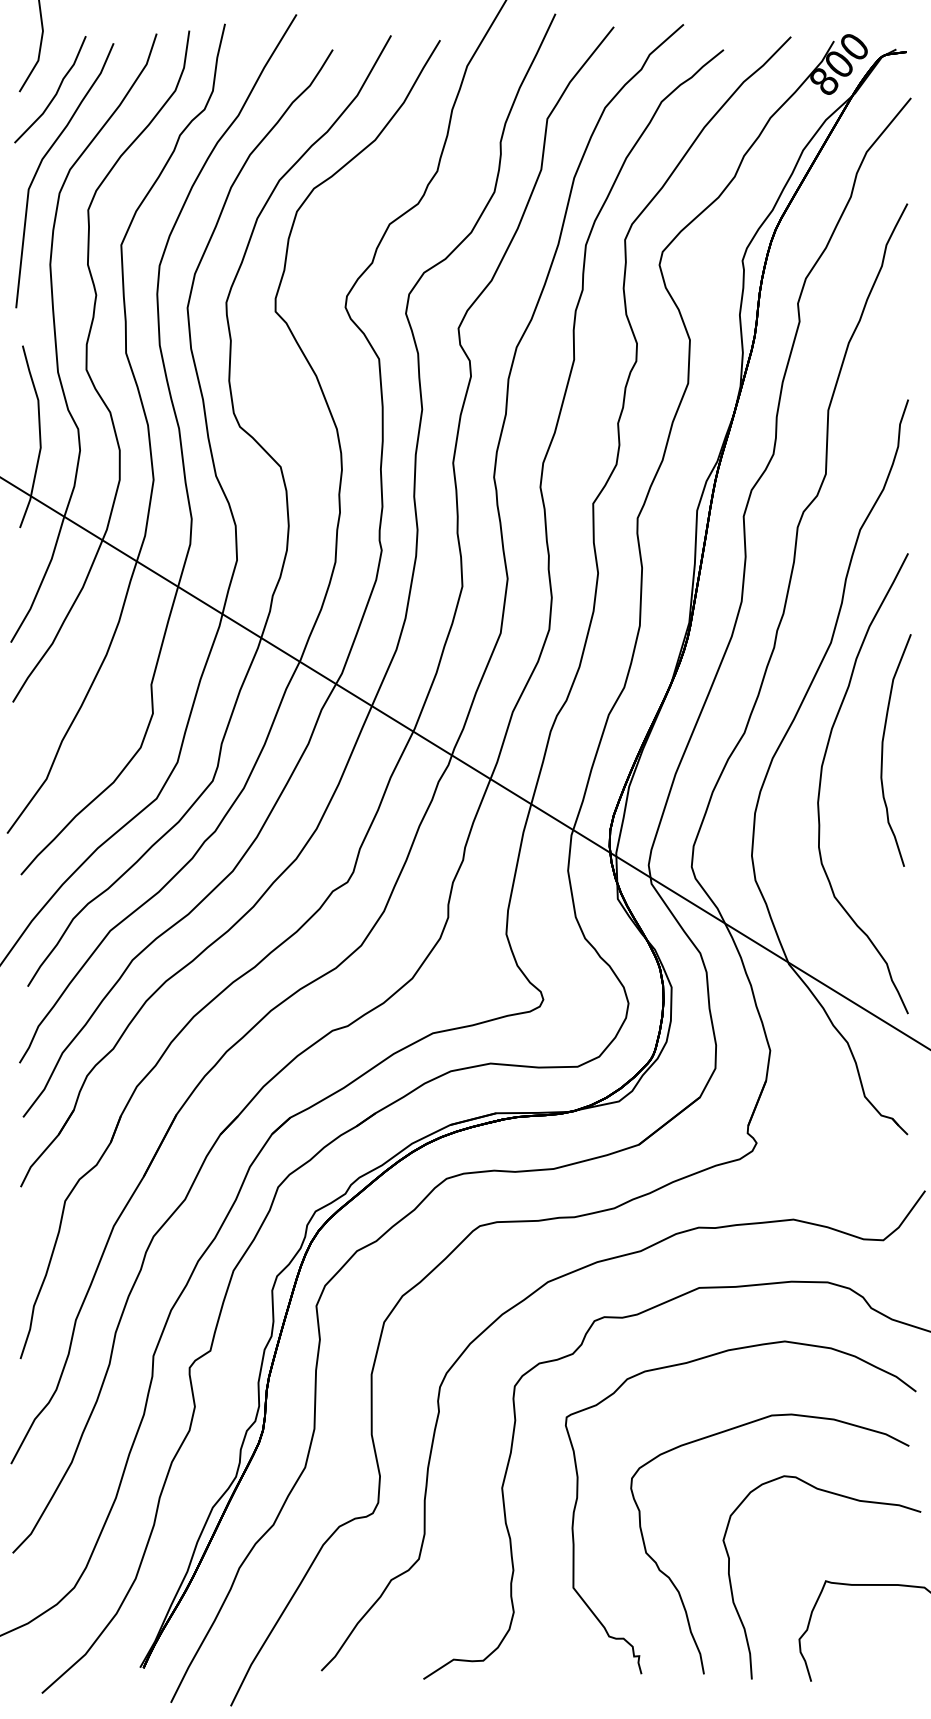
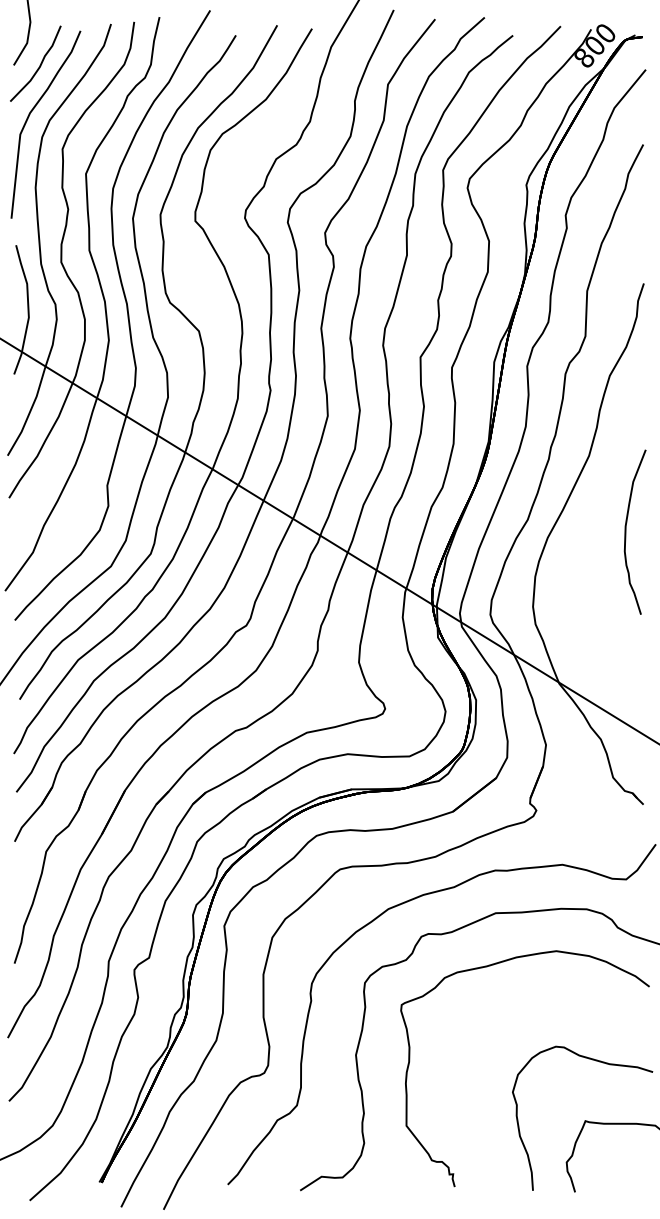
curve: (823, 773) -> (583, 548), removed
curve: (679, 1590) -> (481, 1127), removed

